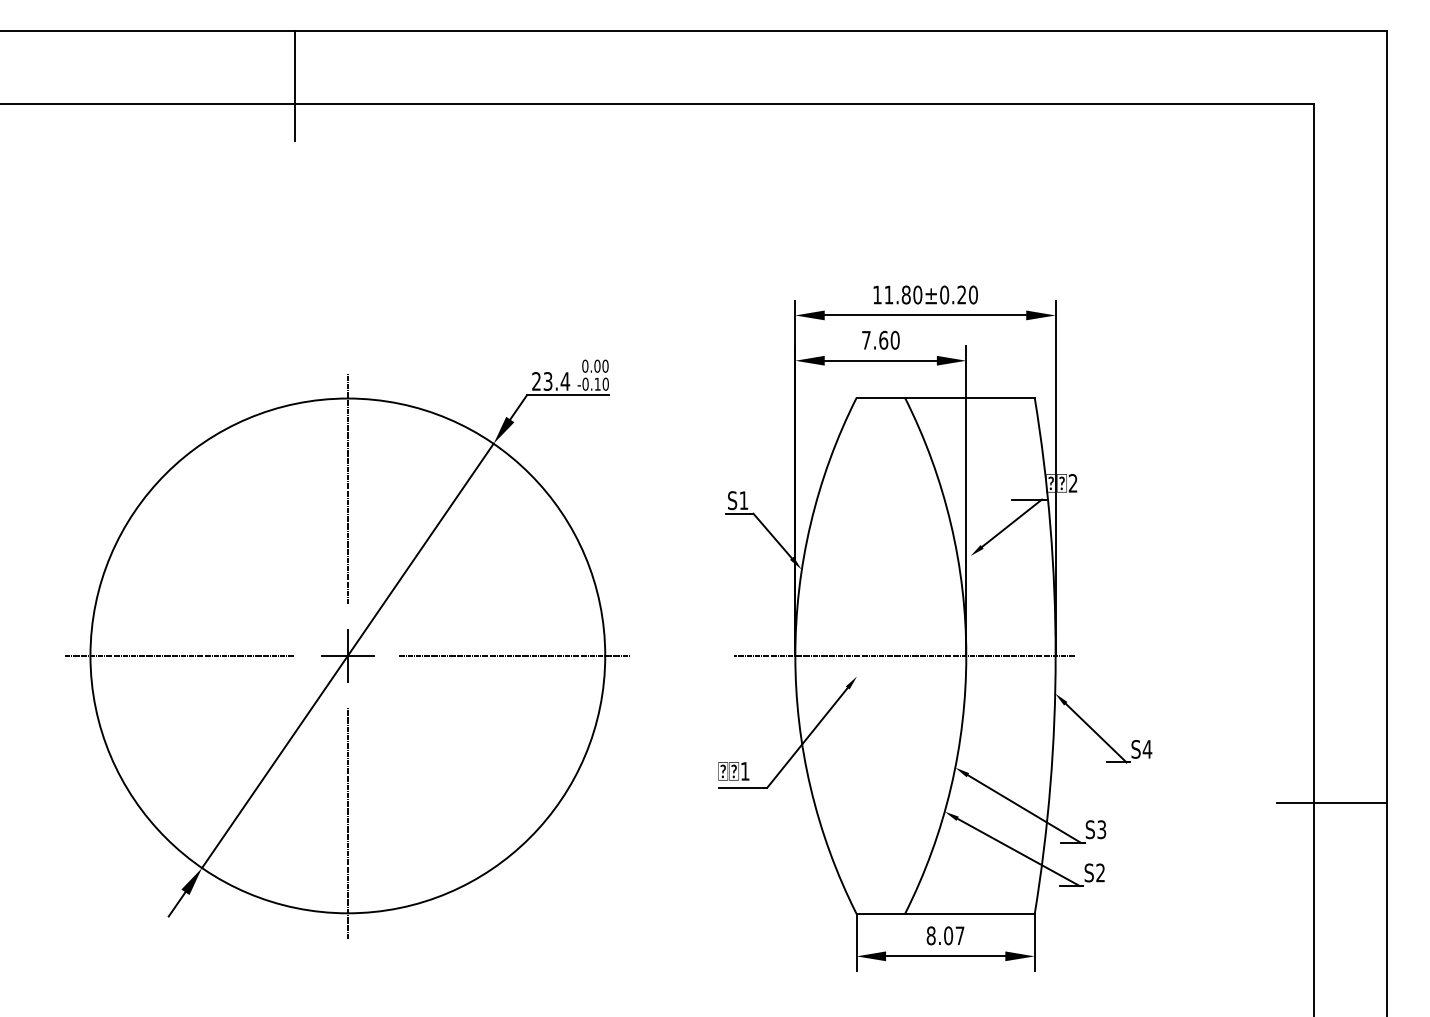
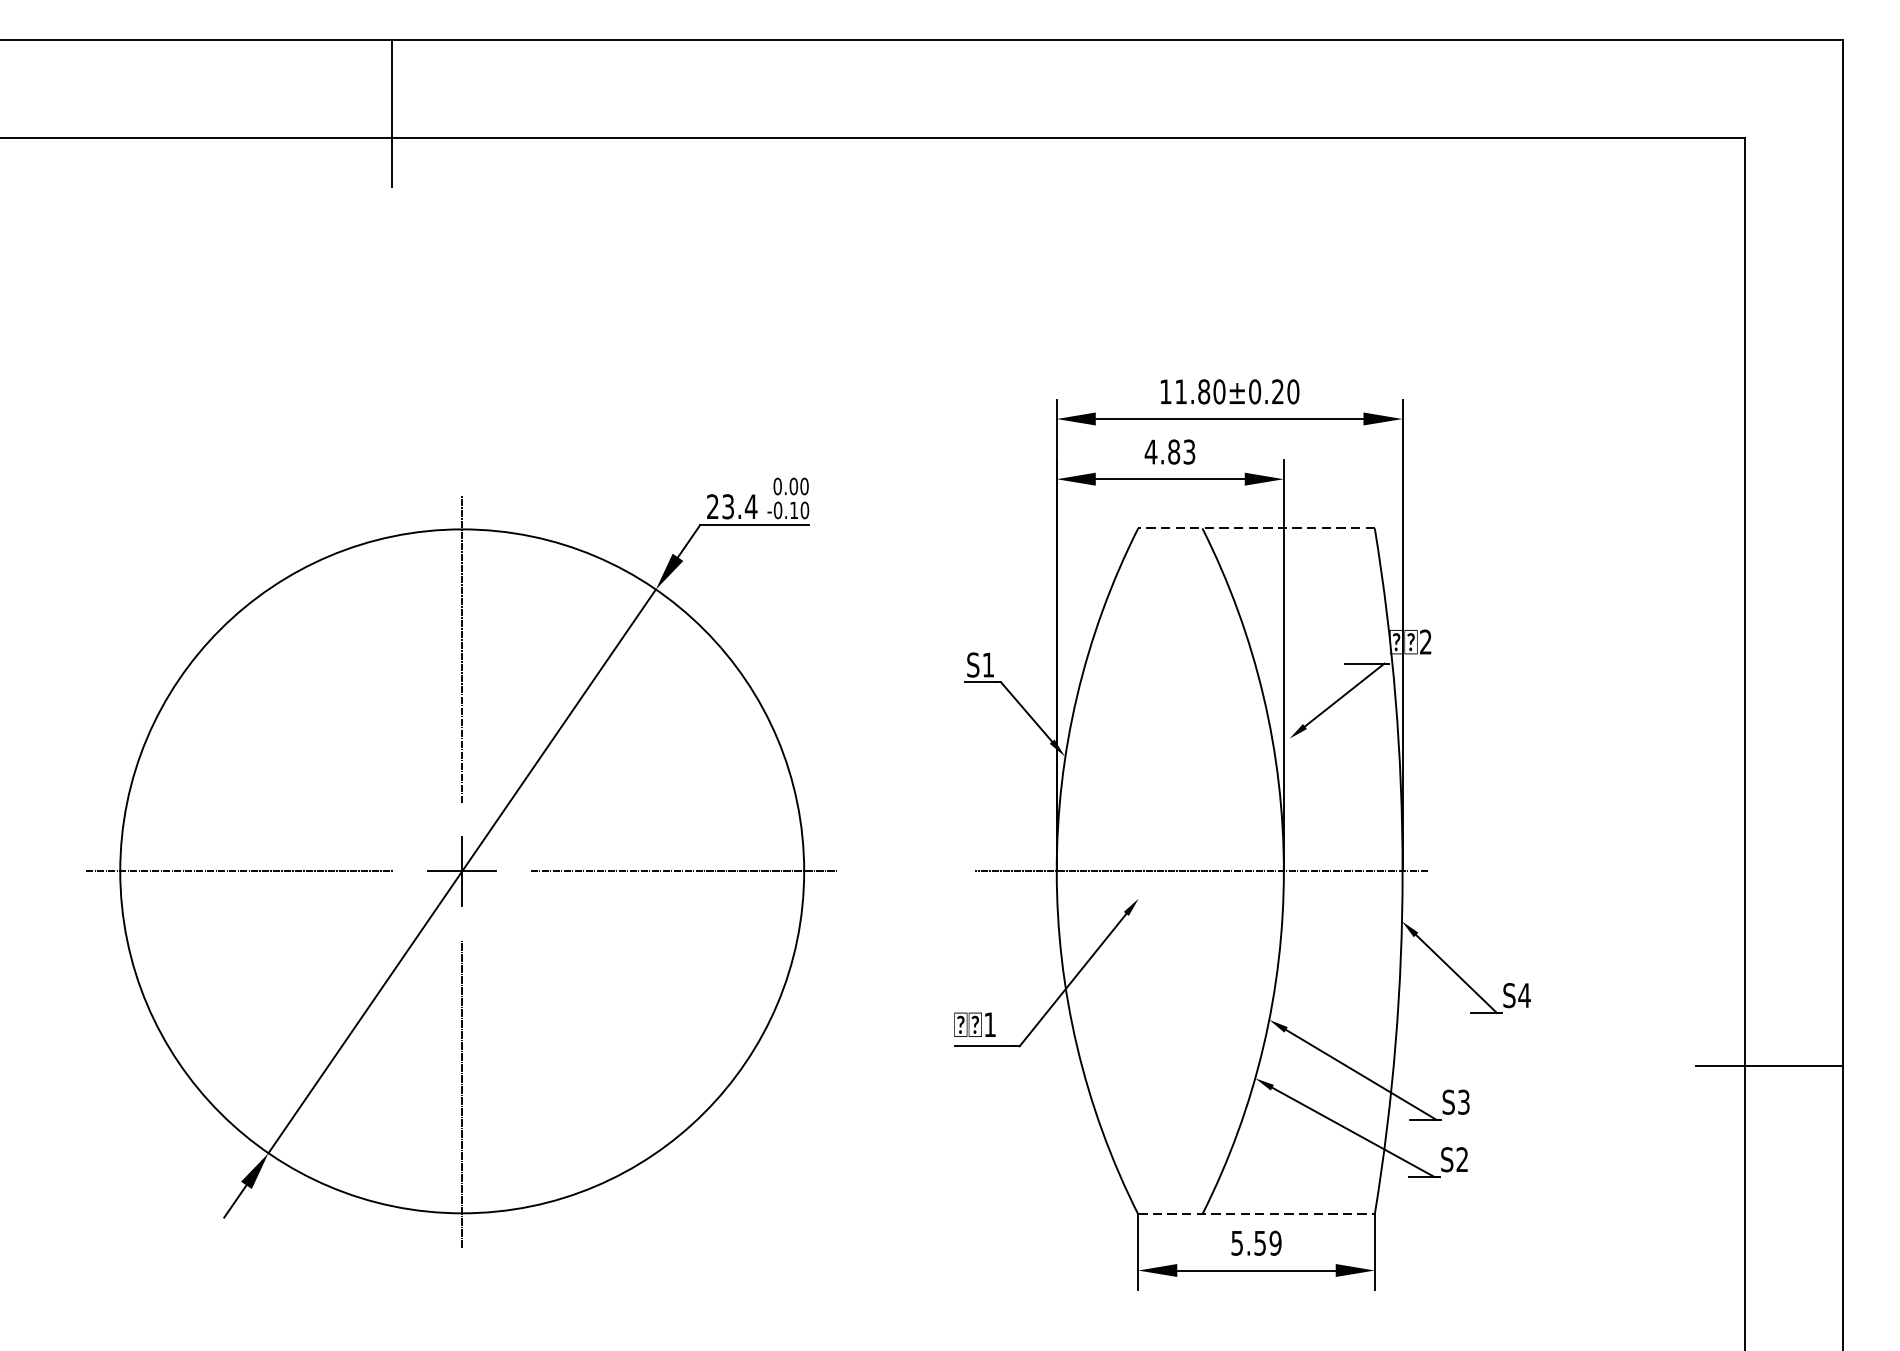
text: (880, 339) -> (1169, 450), 7.60 -> 4.83
line: (945, 397) -> (1256, 528), solid -> dashed
line: (946, 914) -> (1257, 1214), solid -> dashed
text: (945, 935) -> (1256, 1242), 8.07 -> 5.59

